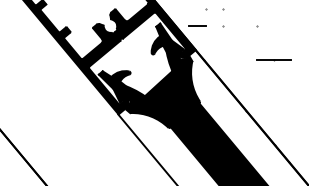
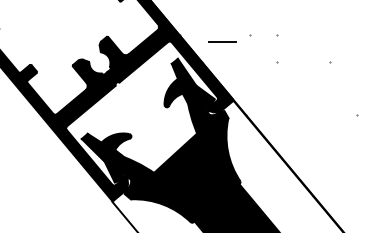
line: (197, 25) -> (222, 41), moved
line: (274, 59) -> (357, 115), removed

